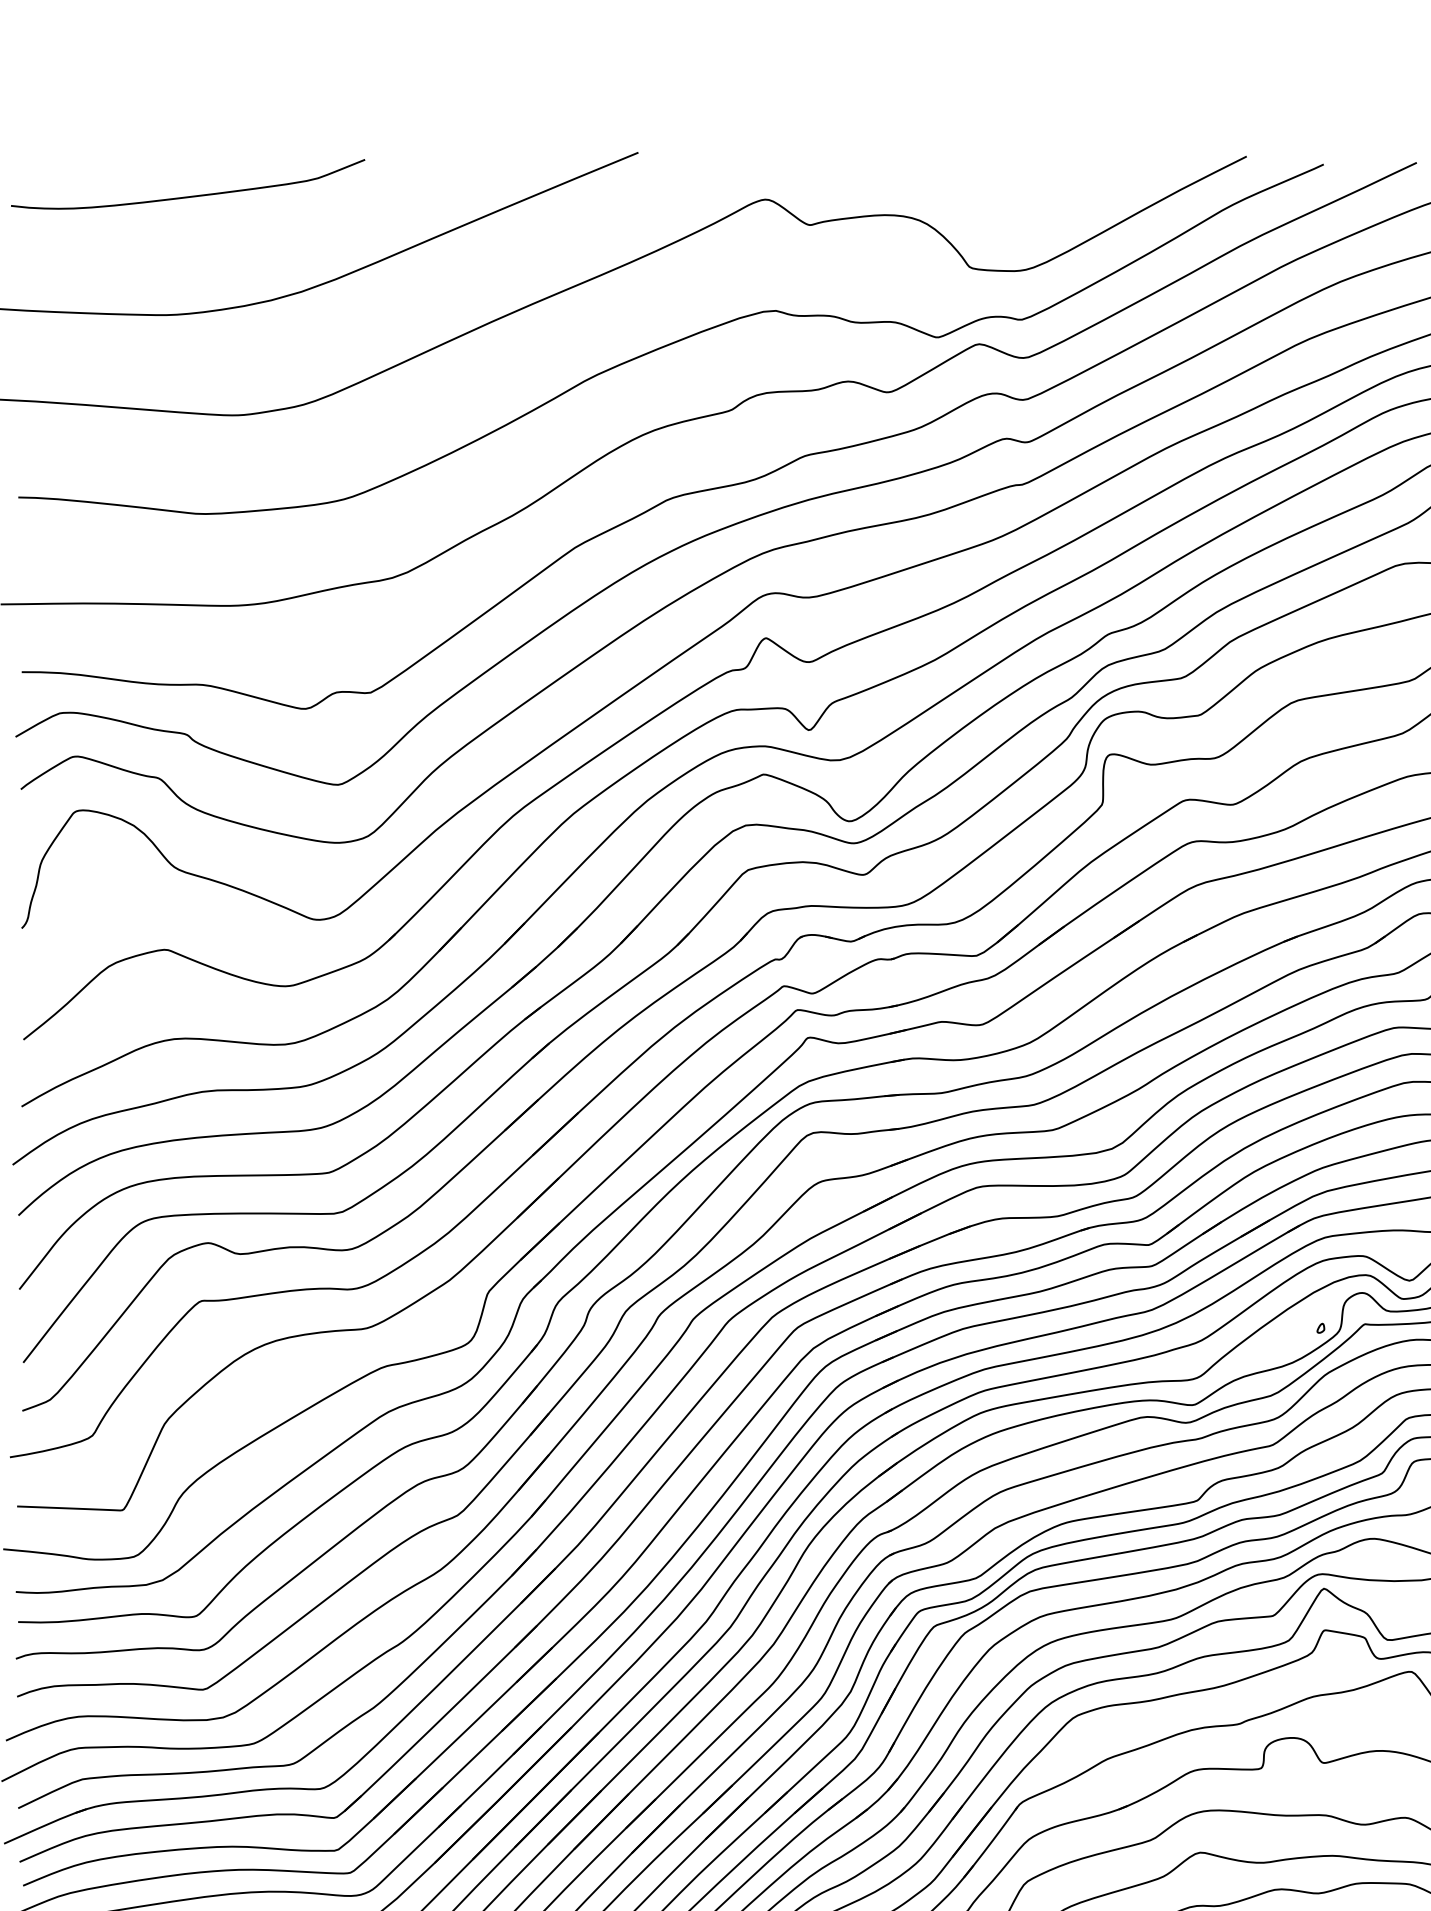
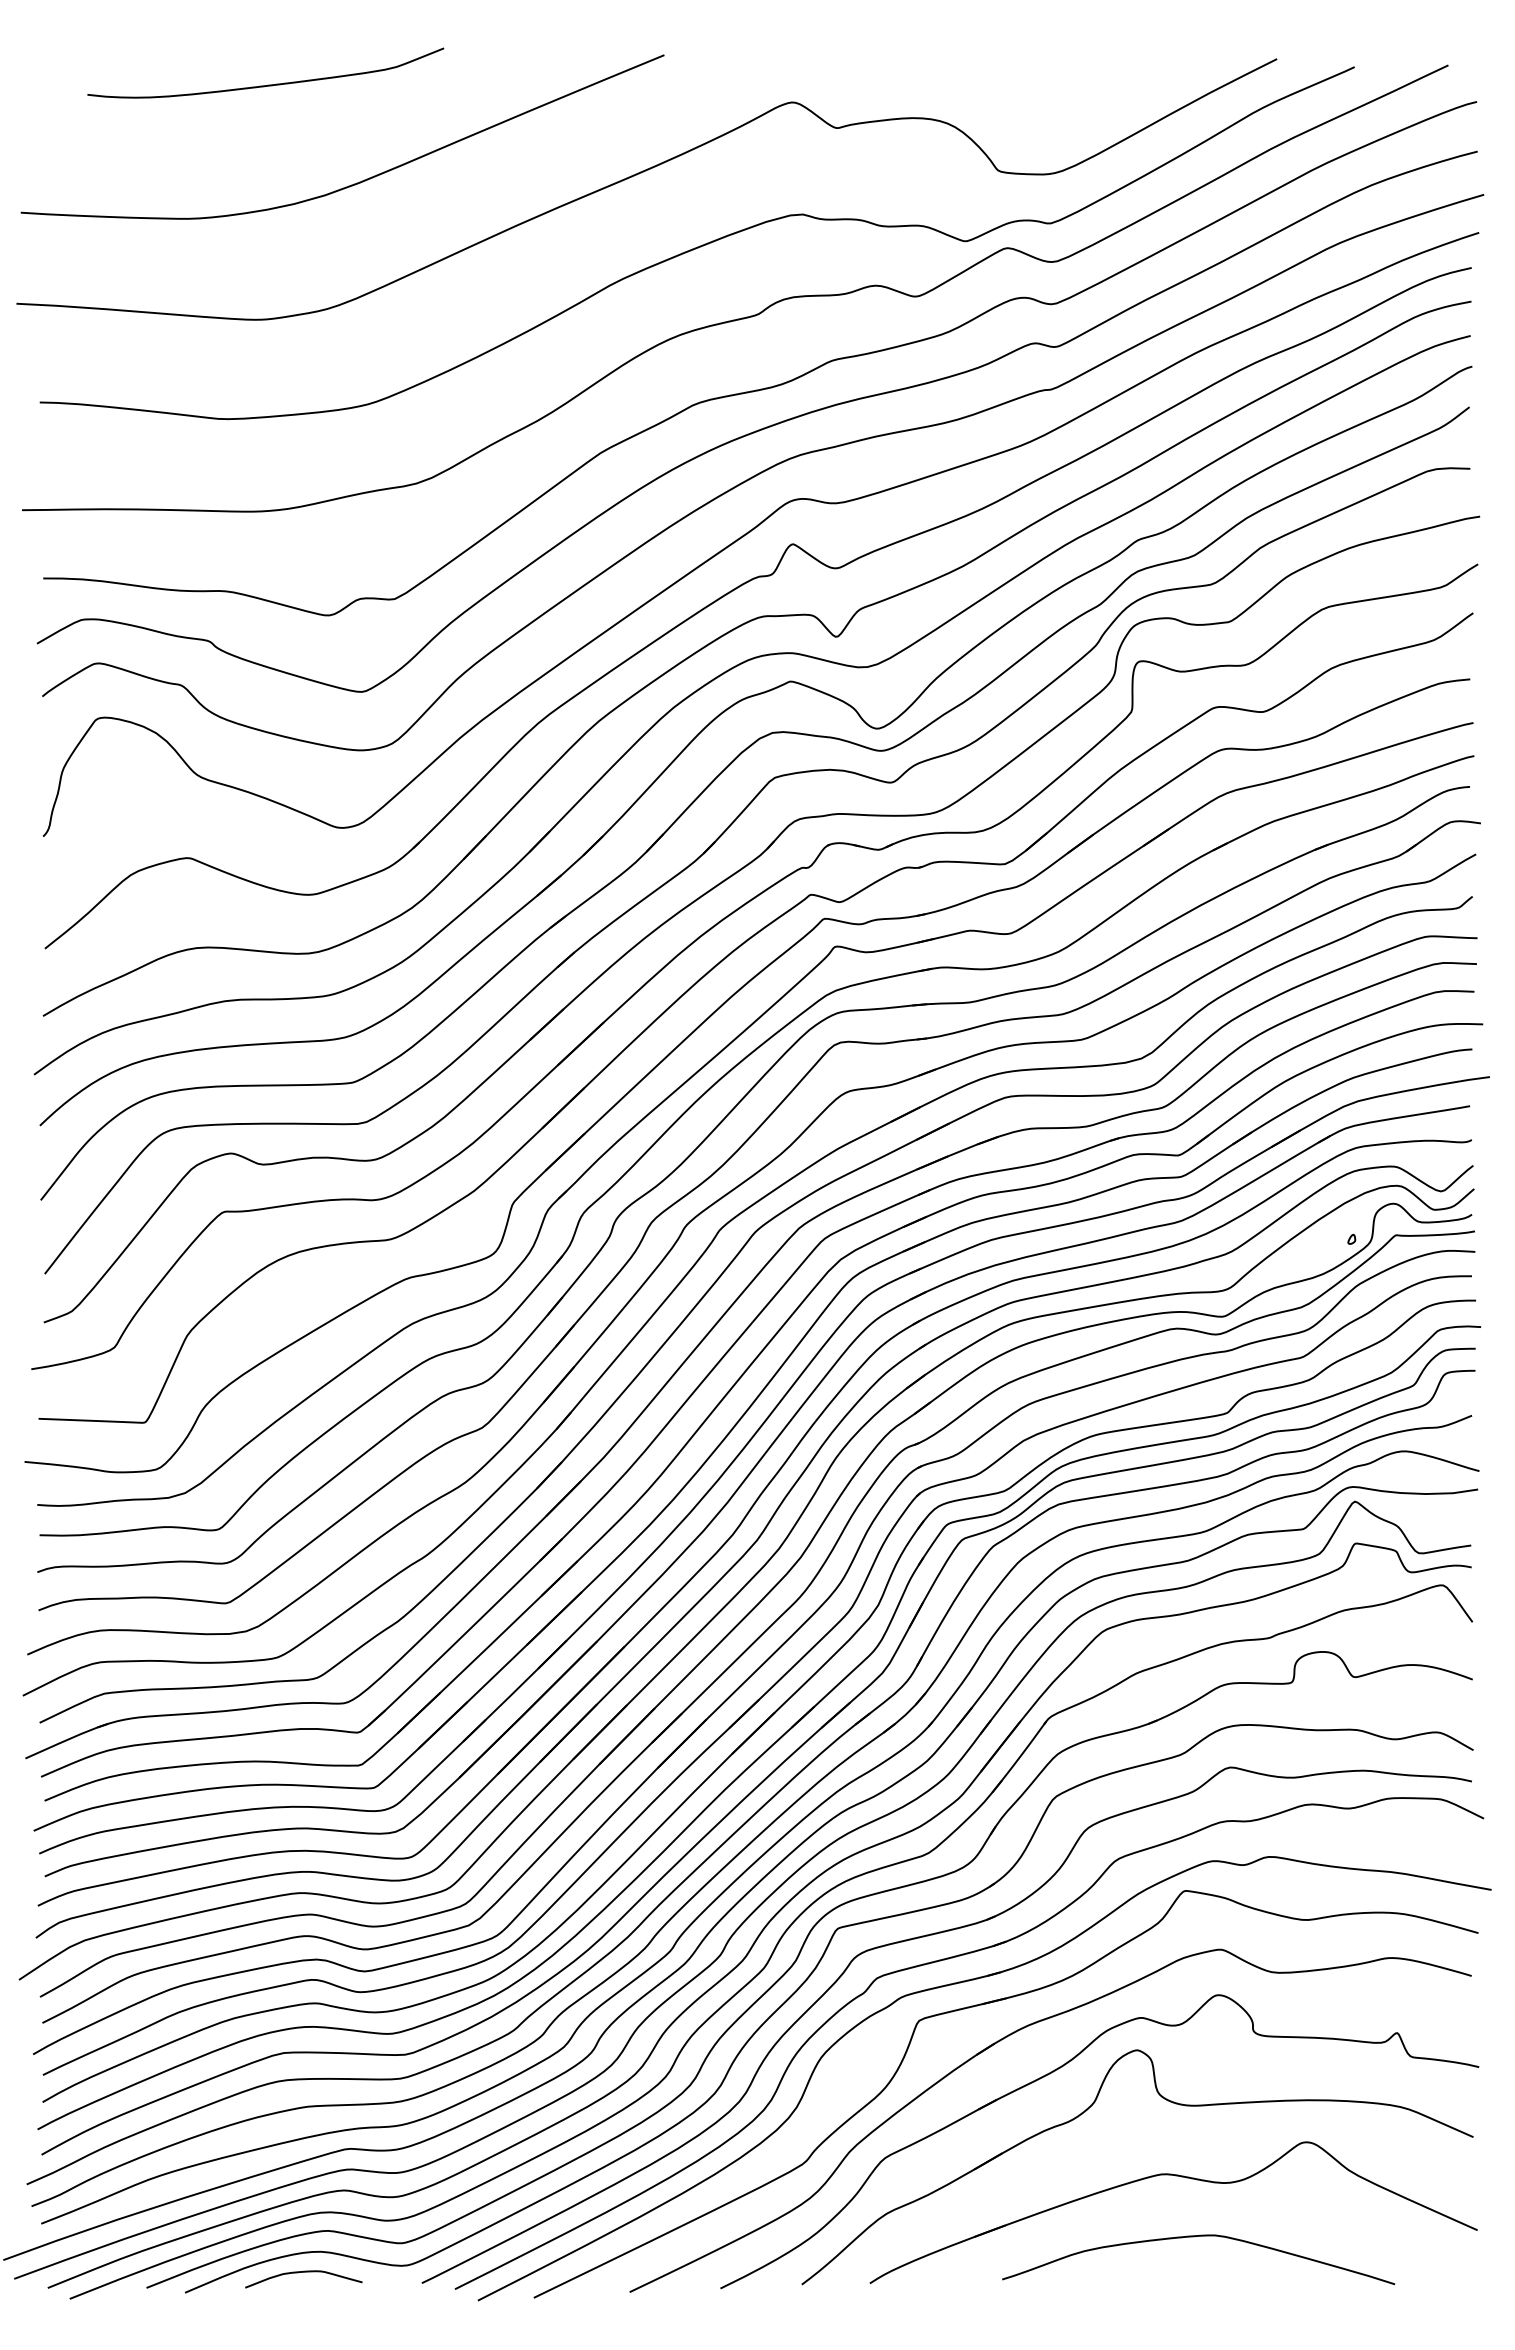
curve: (189, 195) -> (267, 84), moved

